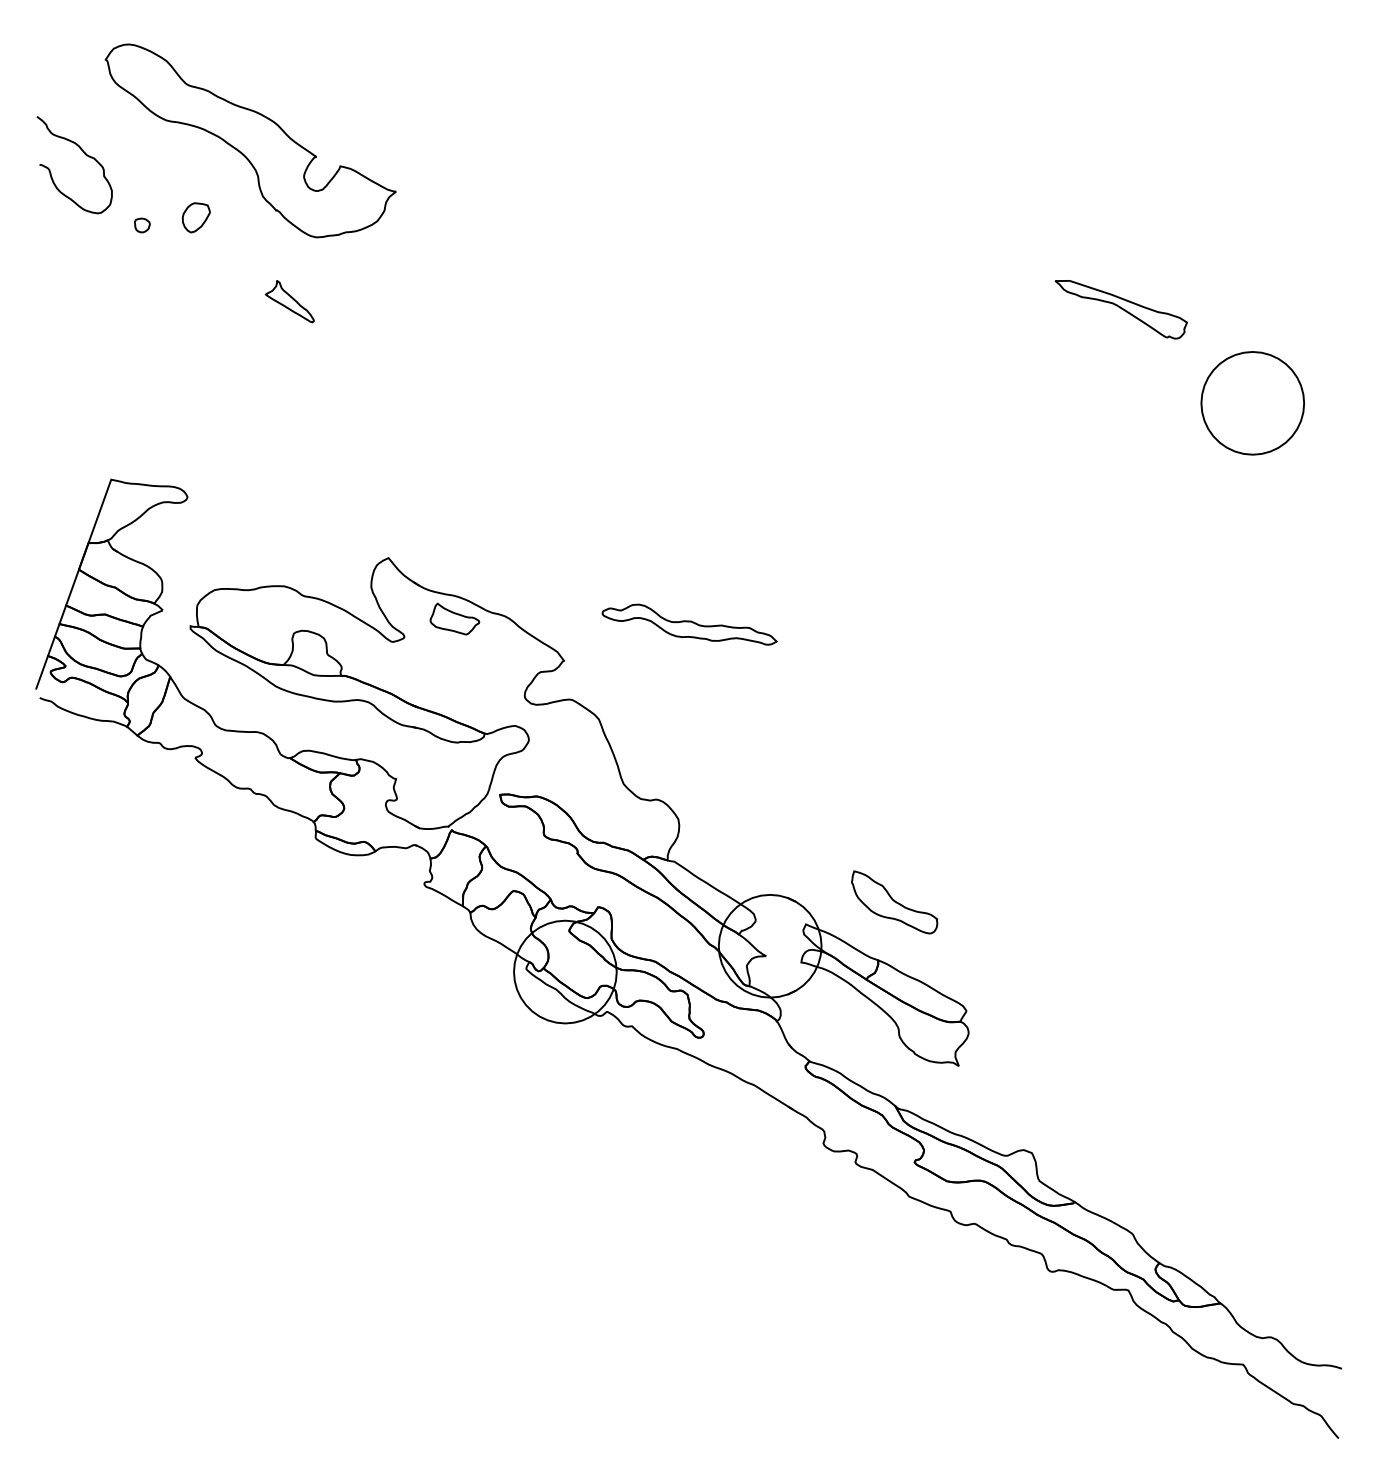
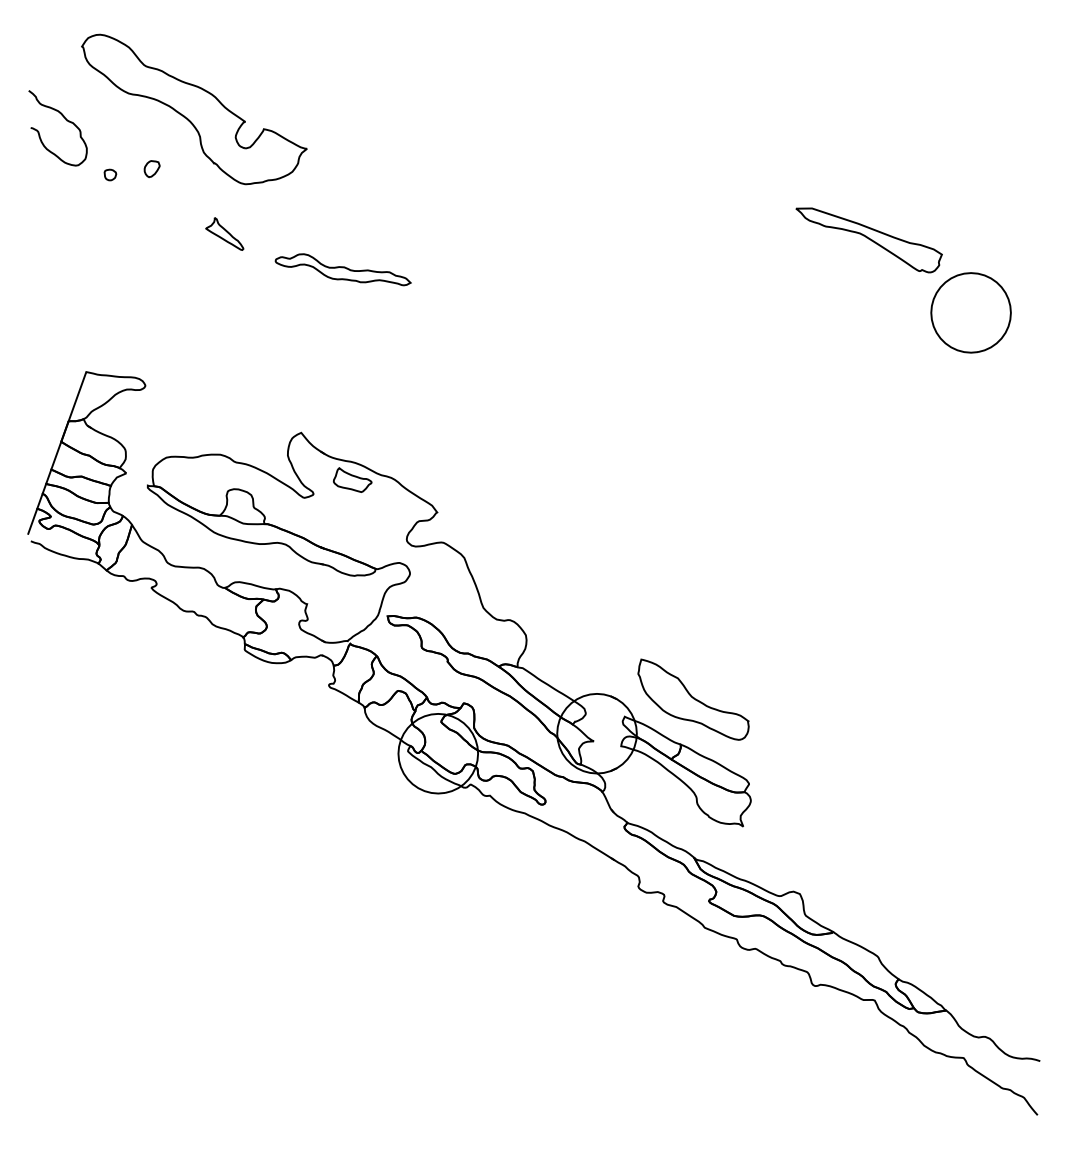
part: (195, 217) -> (151, 168), size x0.71
part: (1121, 309) -> (869, 240), size x1.43
part: (689, 624) -> (343, 269), moved
part: (894, 902) -> (693, 699), size x1.67

